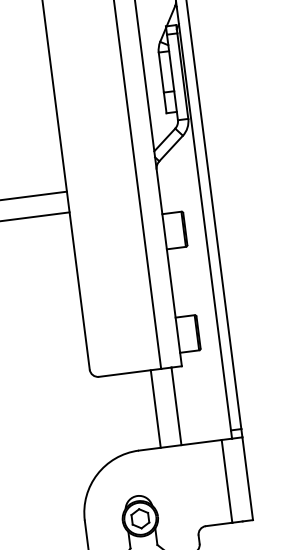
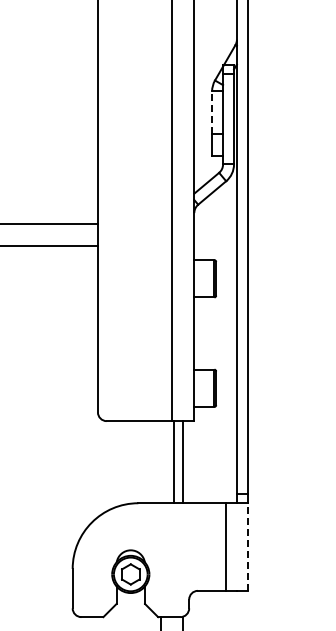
line: (161, 72) -> (212, 112), solid -> dashed
line: (155, 409) -> (174, 462), moved
line: (247, 479) -> (247, 547), solid -> dashed

